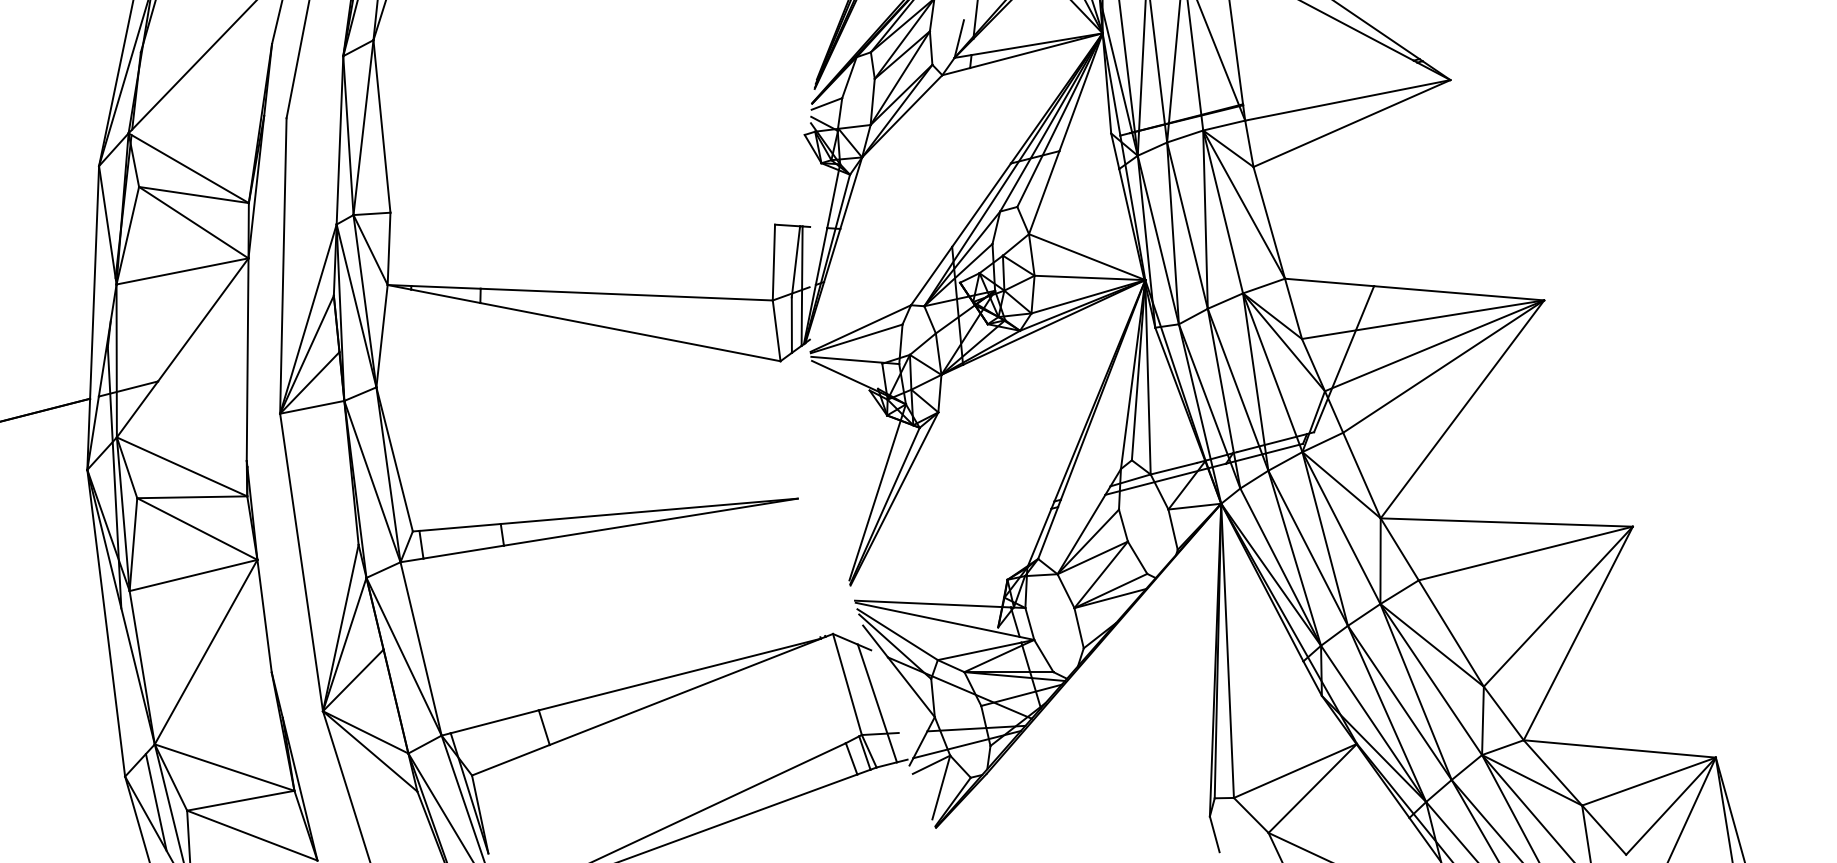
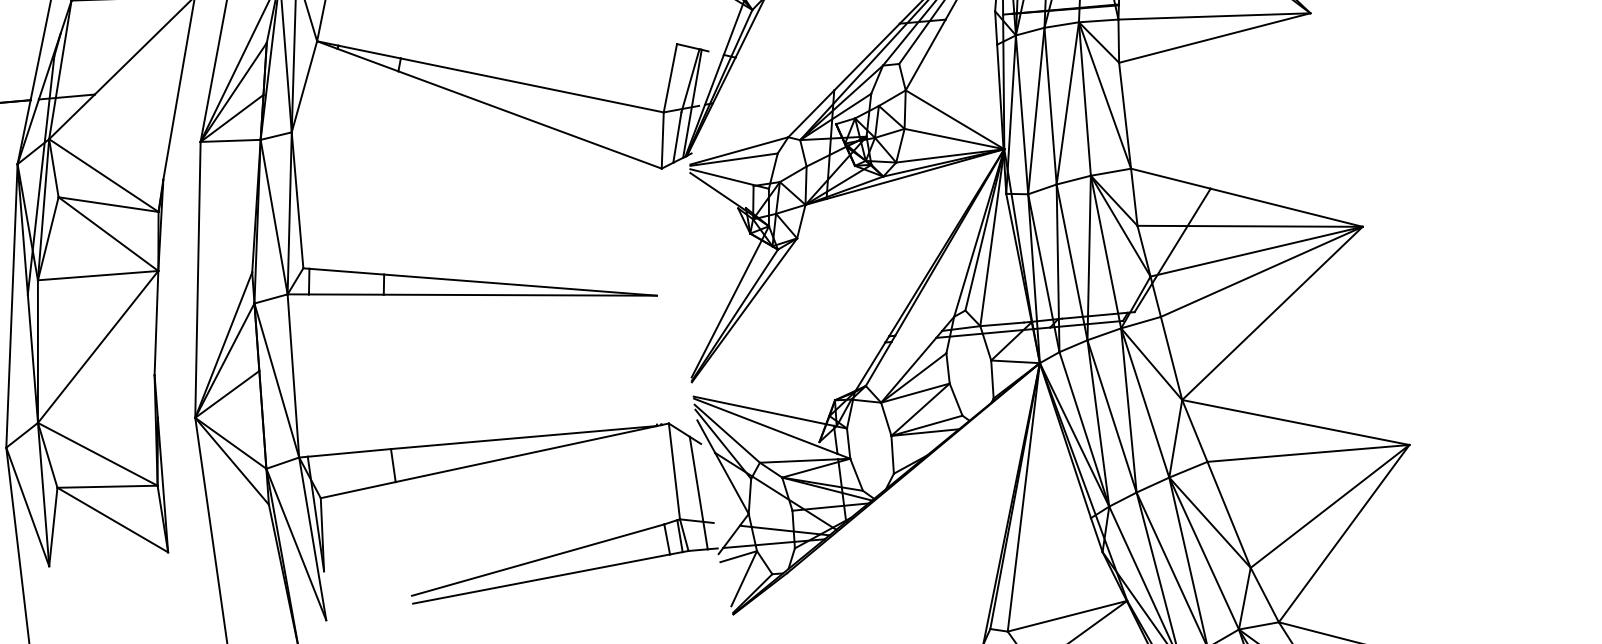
line: (155, 802) -> (29, 475), removed

